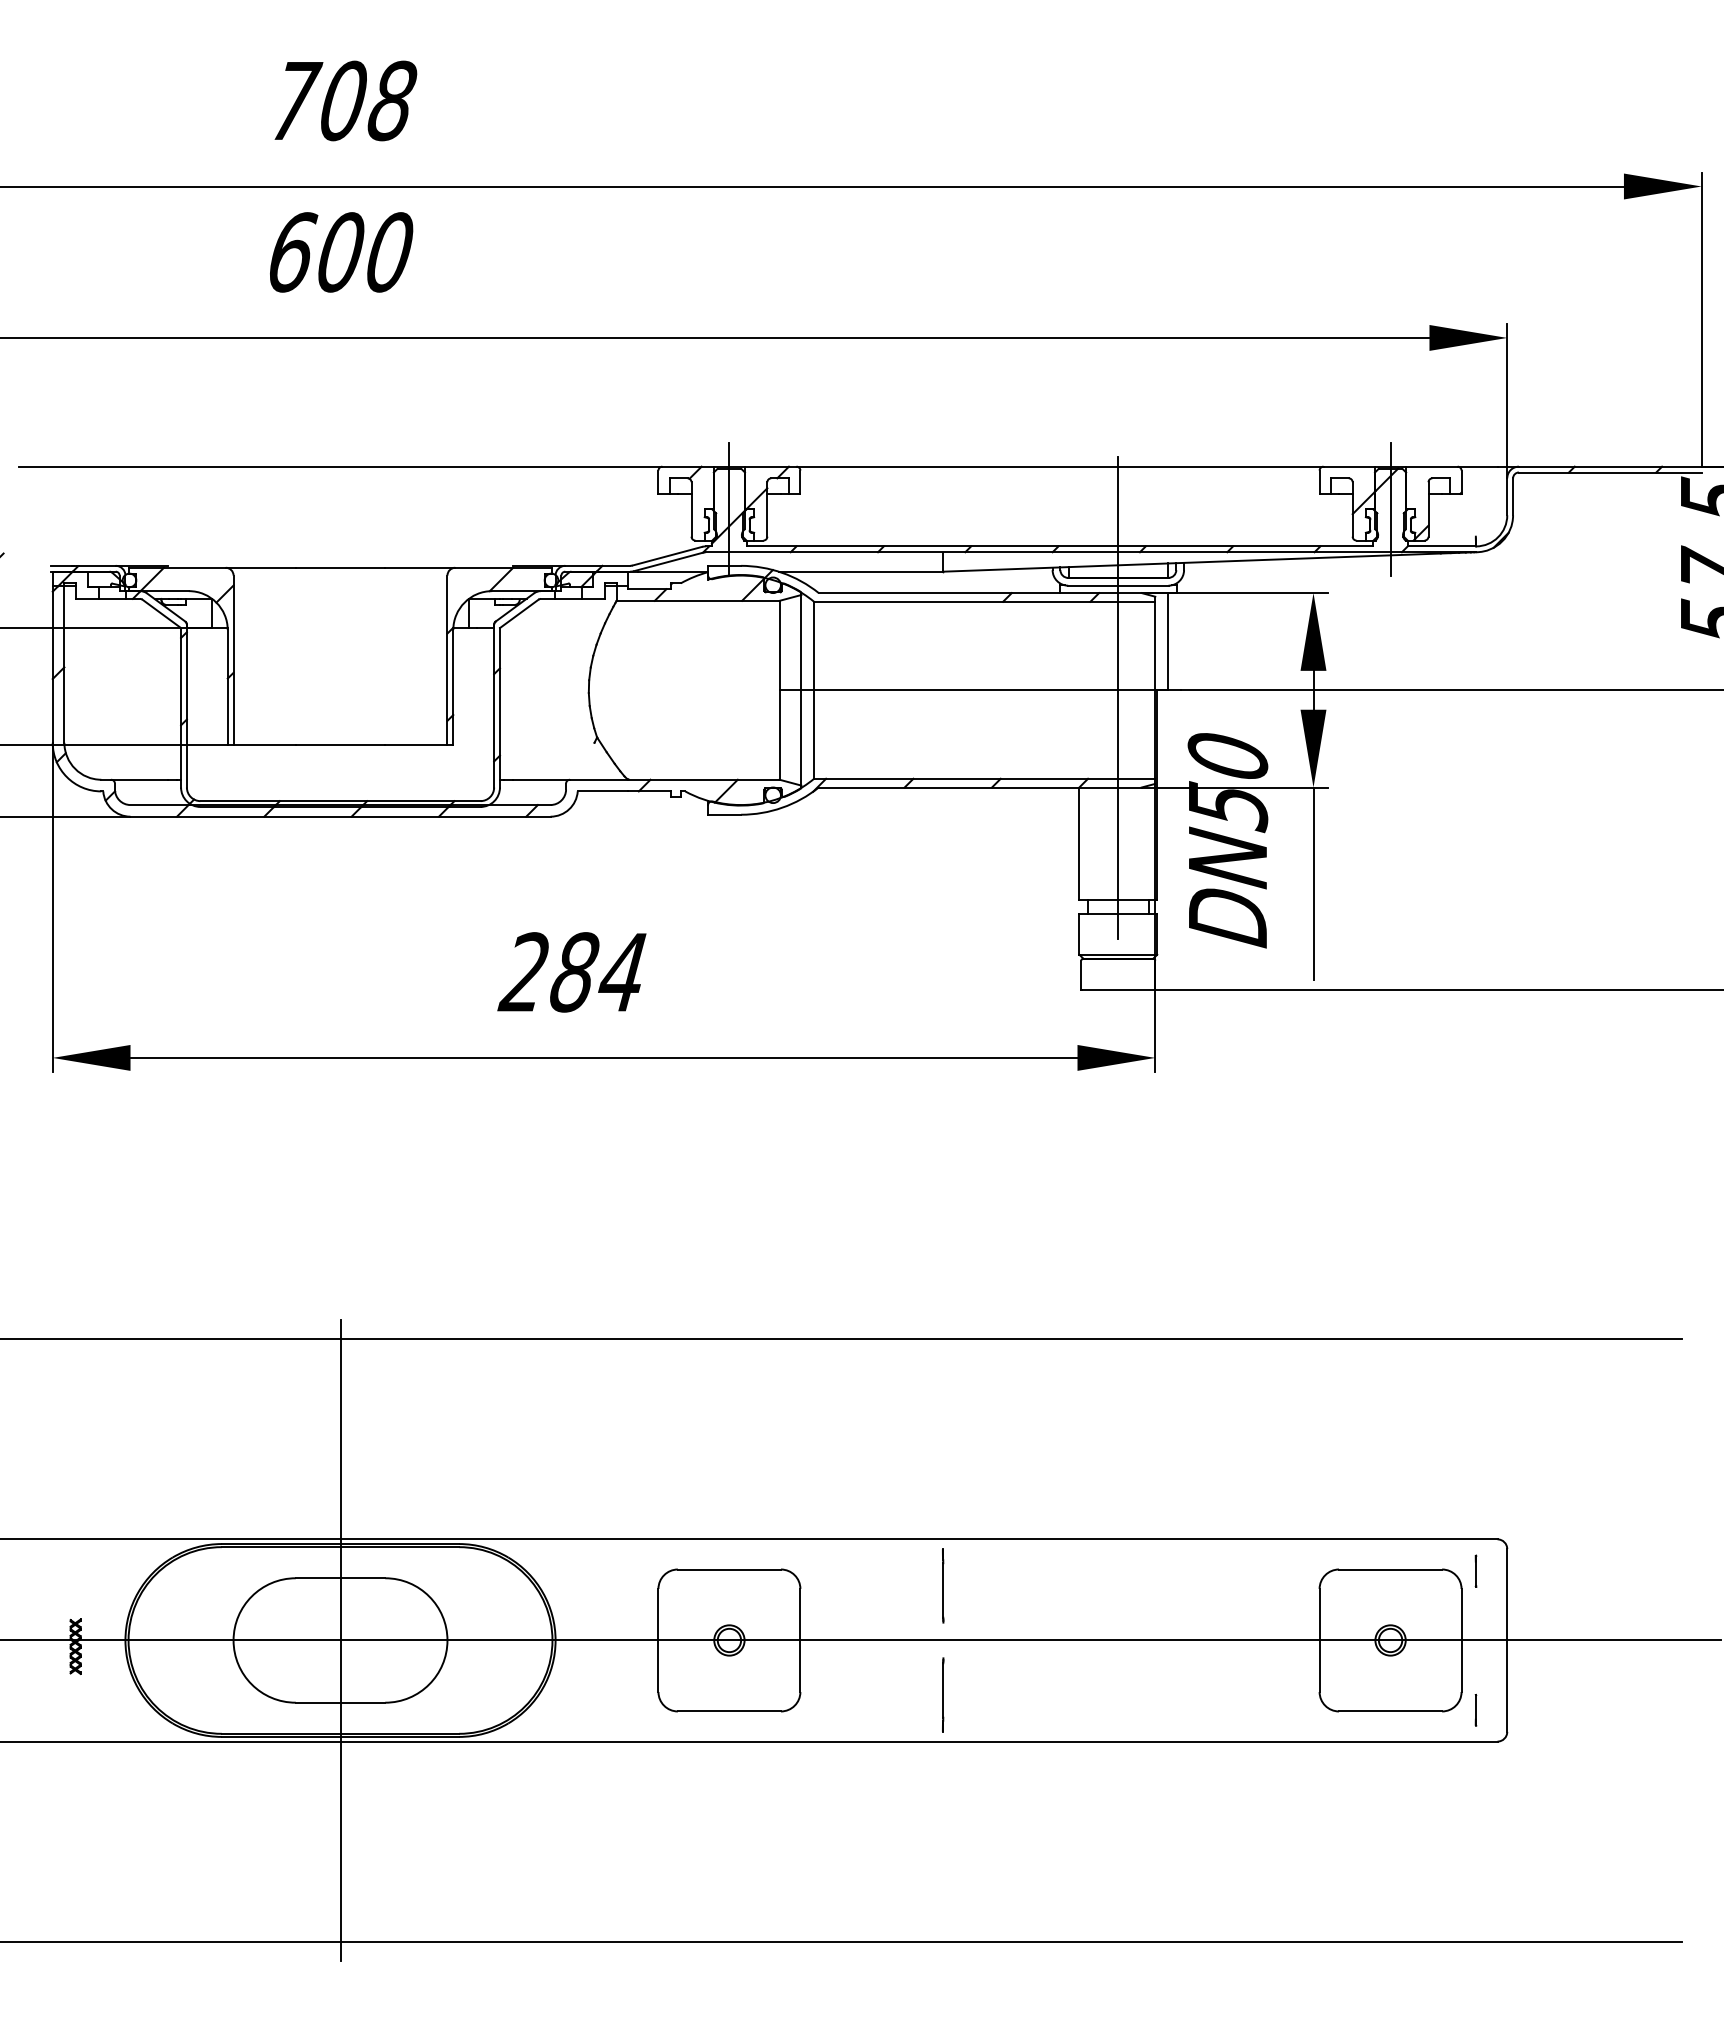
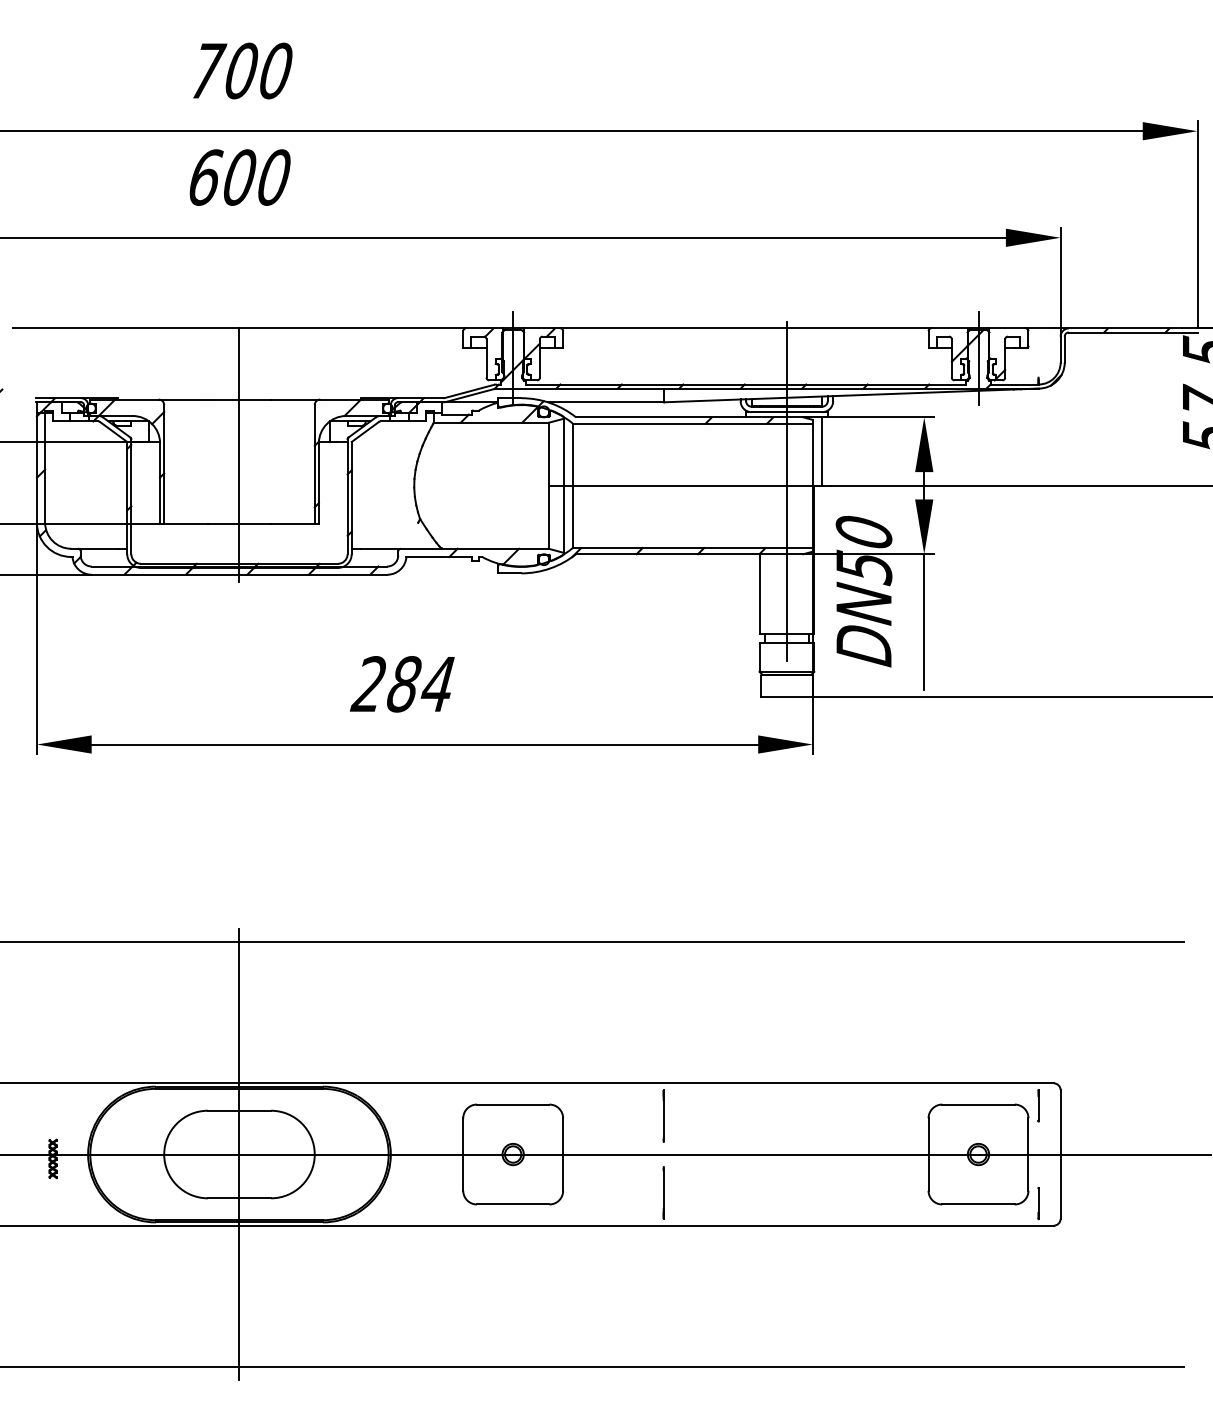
text: (392, 101) -> (276, 71), 708 -> 700
line: (340, 646) -> (239, 454), added
part: (1475, 1571) -> (1038, 1105), size x1.43
part: (1475, 1710) -> (1038, 1203), size x1.43

